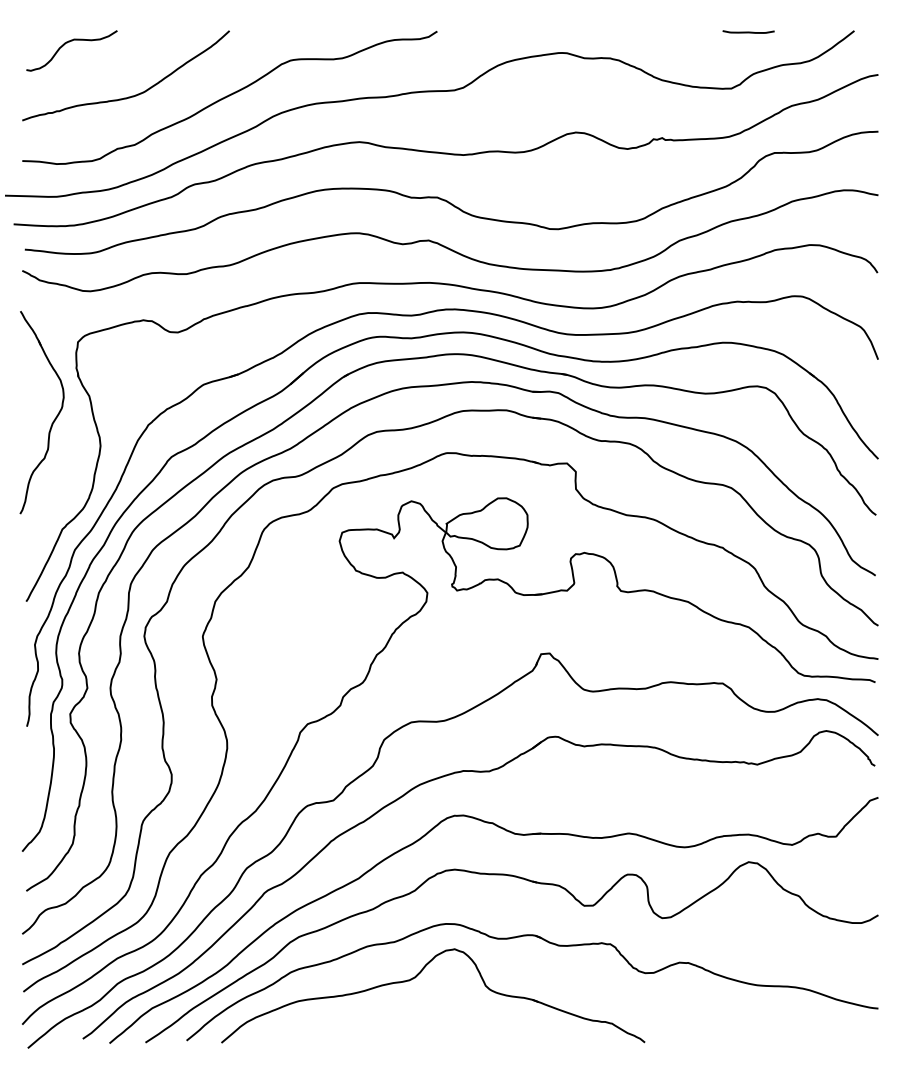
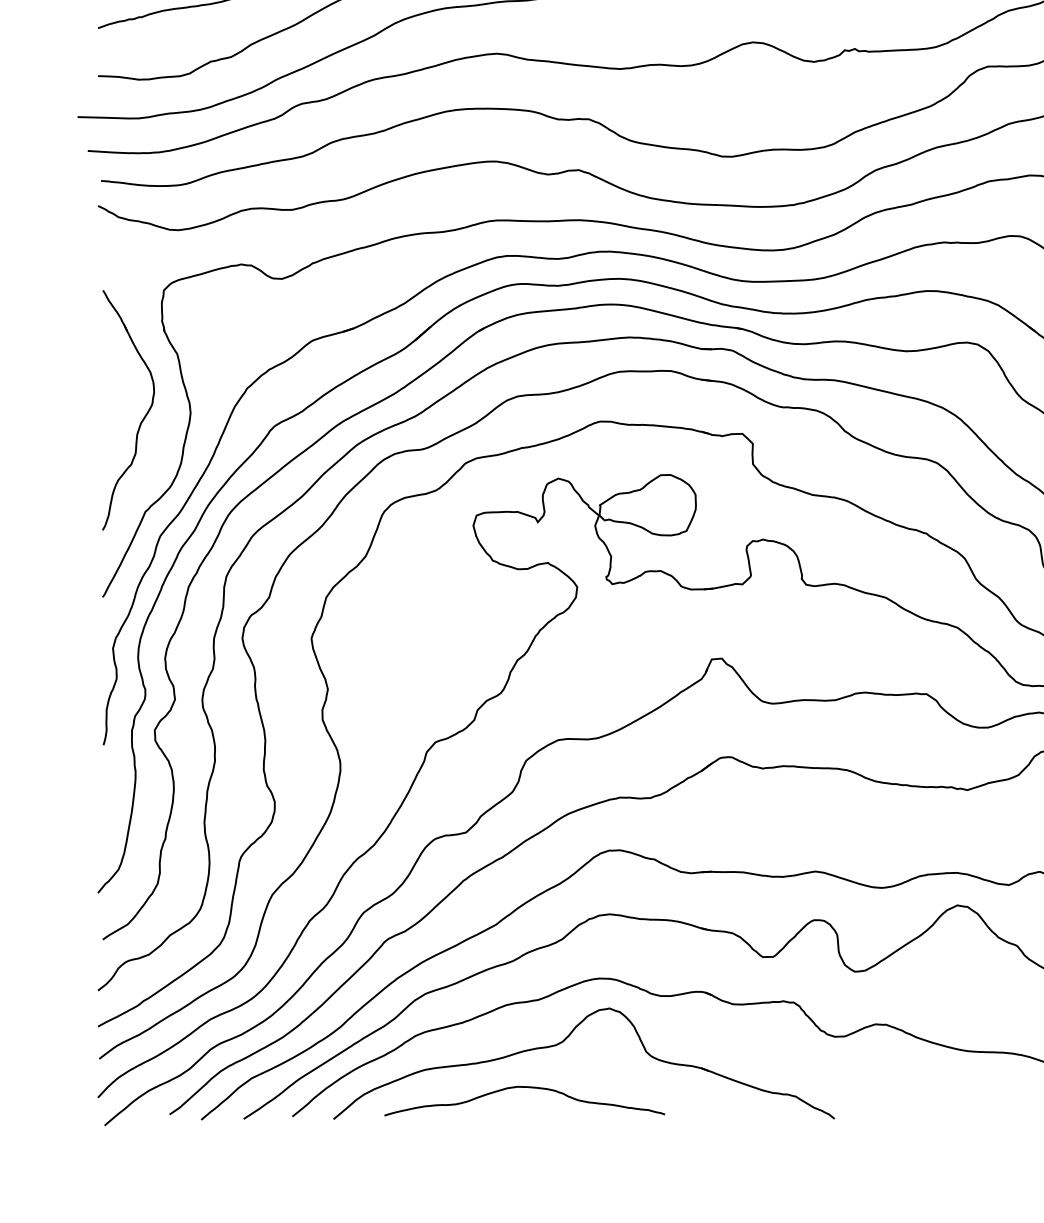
part: (52, 421) -> (140, 420), moved
curve: (382, 1016) -> (524, 1088), added

